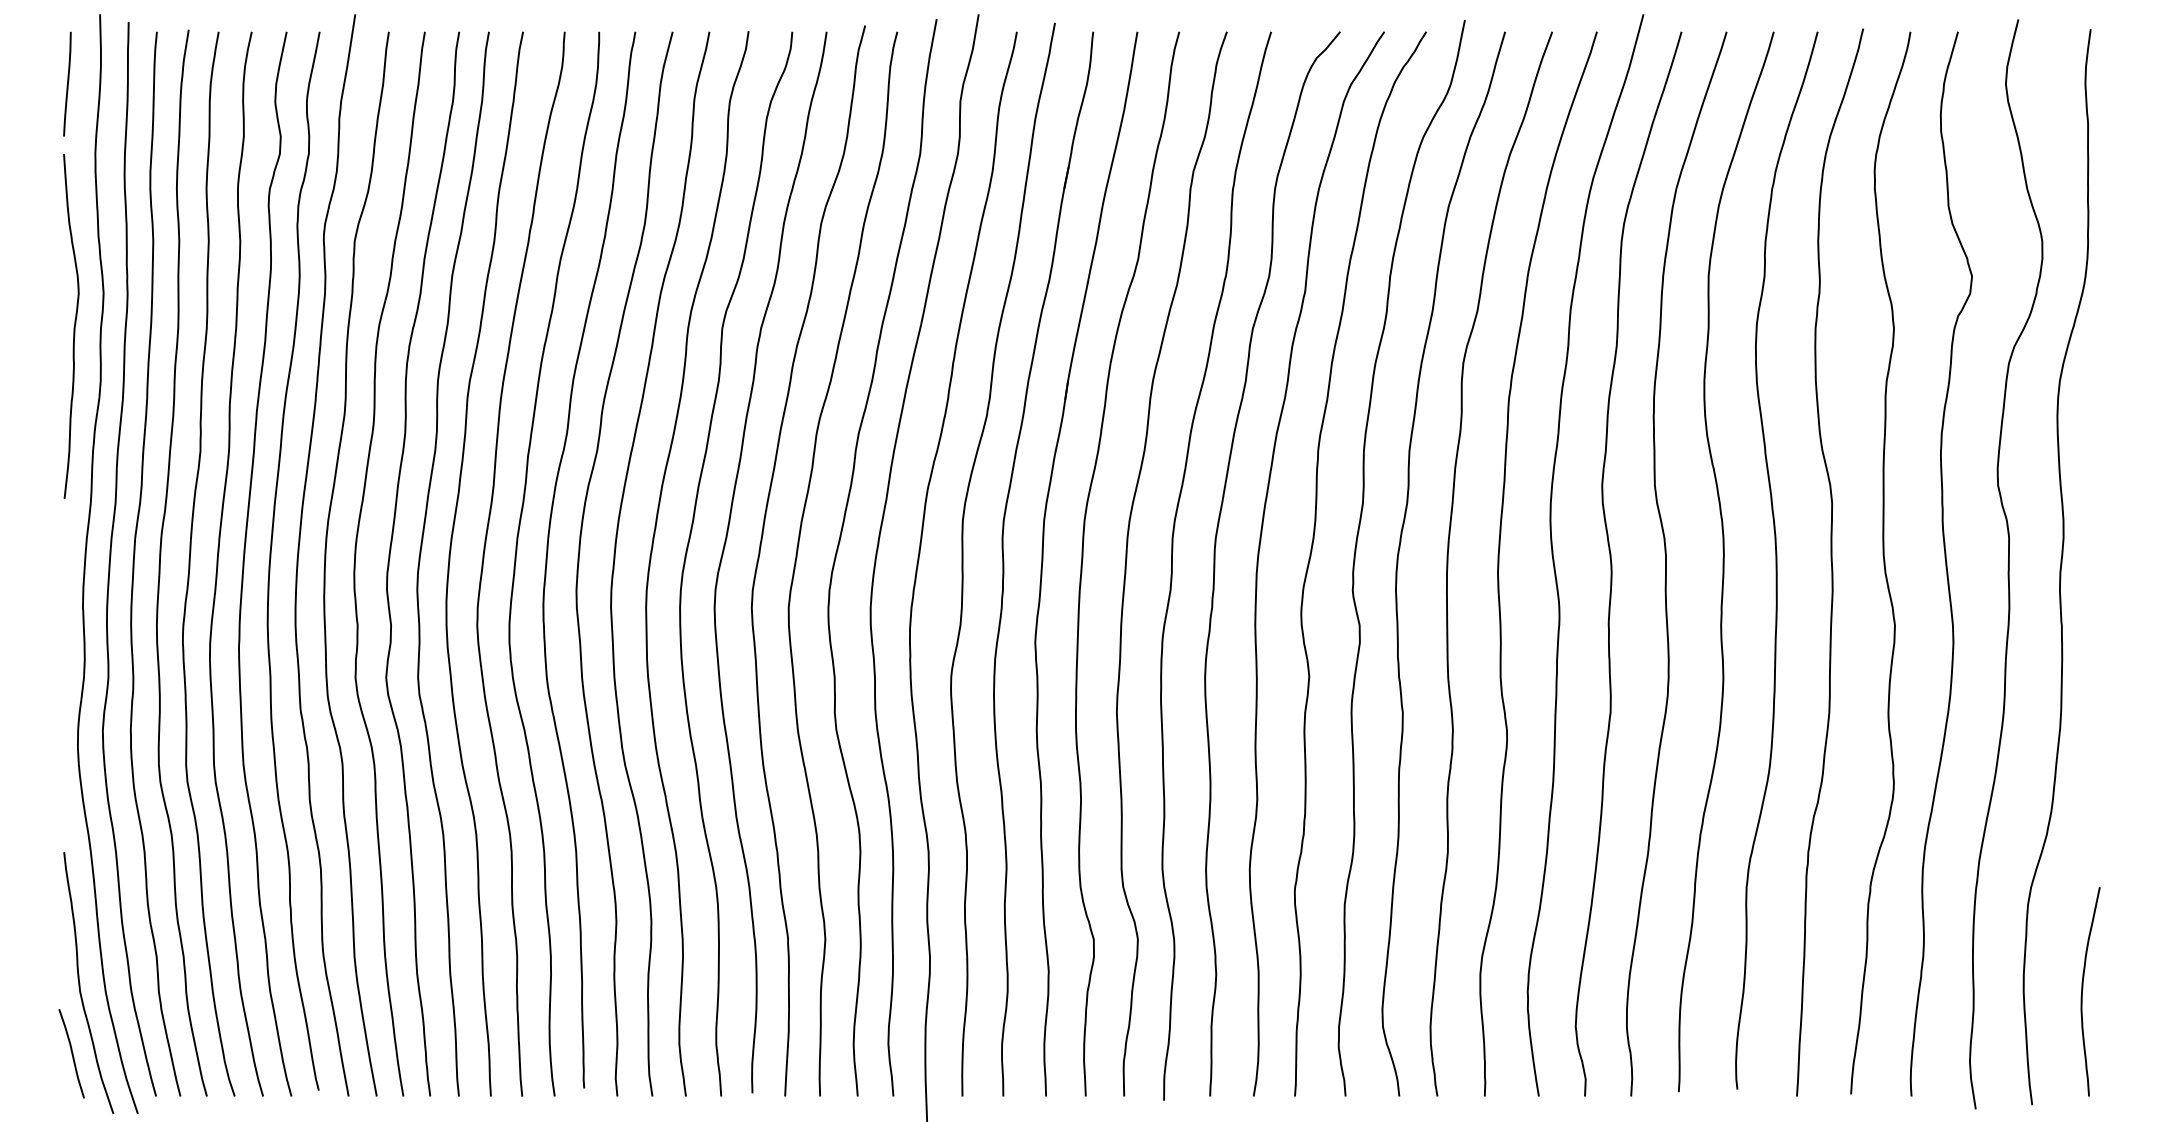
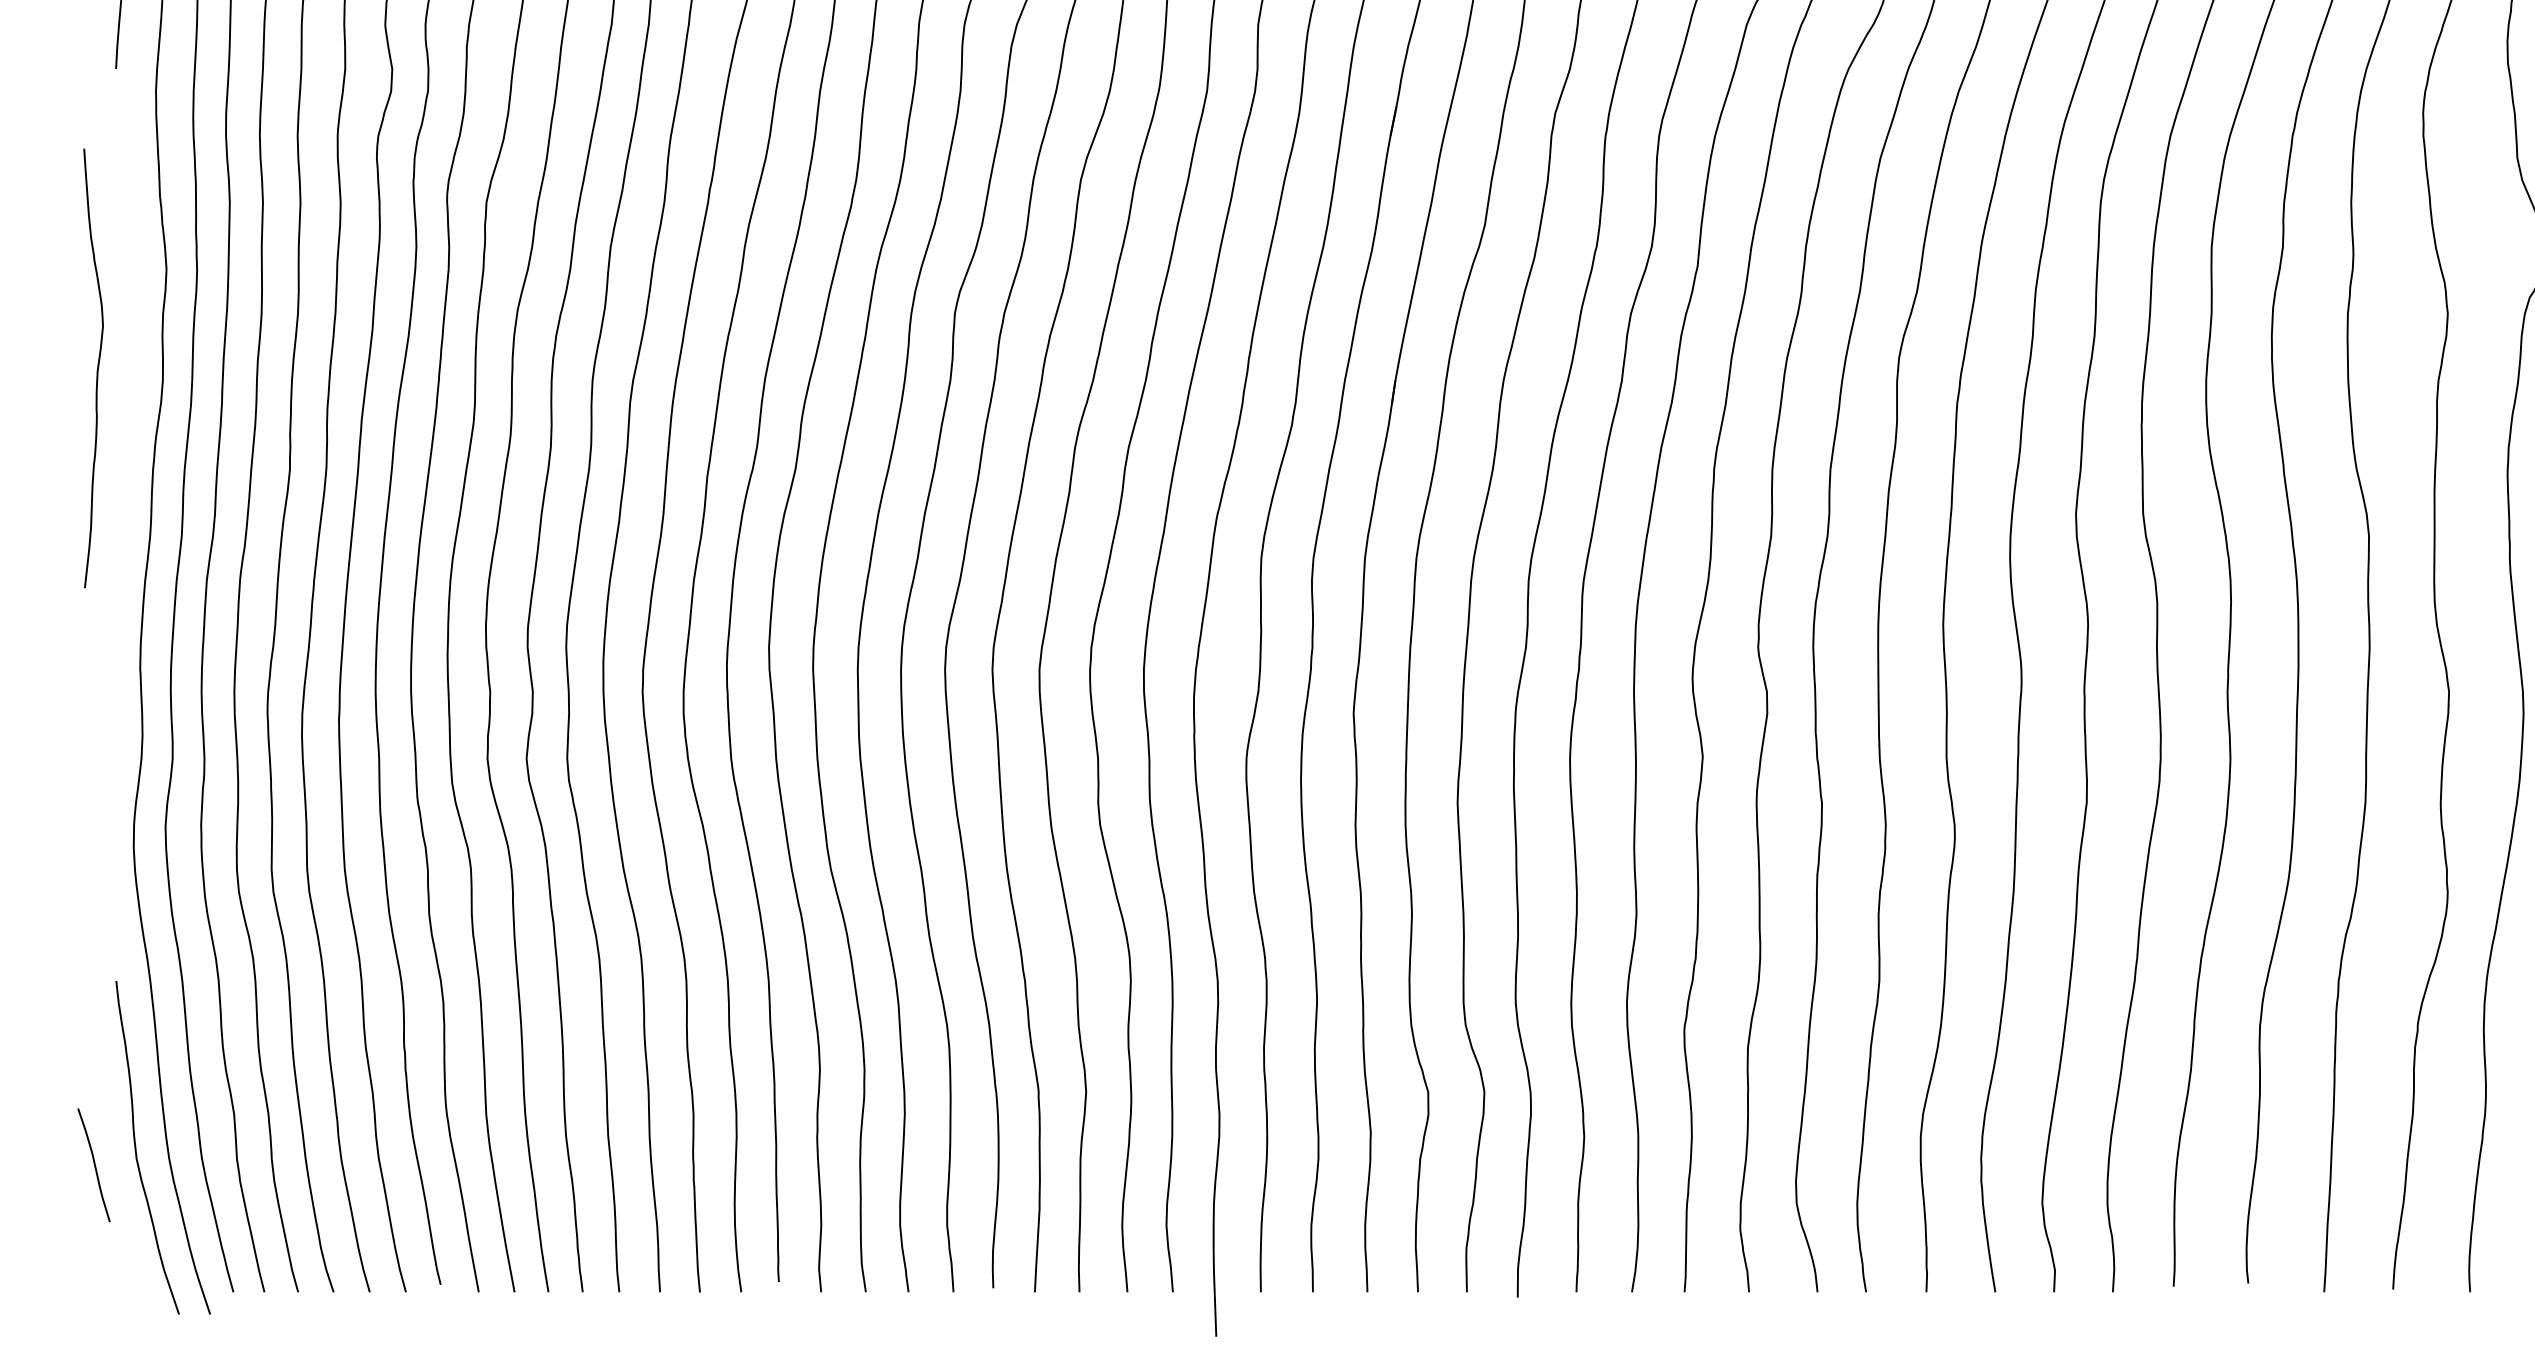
curve: (73, 327) -> (96, 369), moved
curve: (71, 1053) -> (93, 1164), moved

